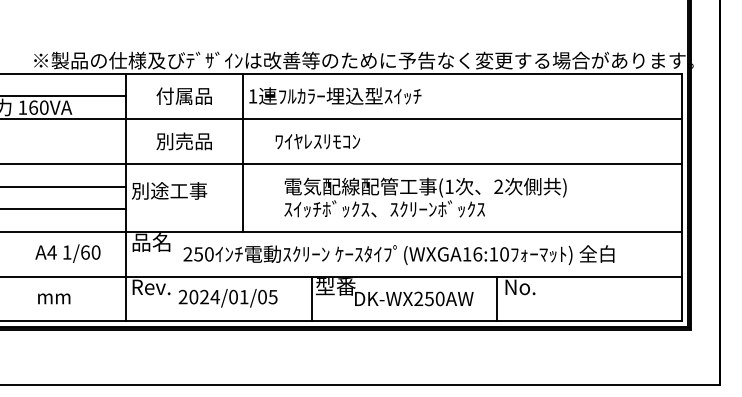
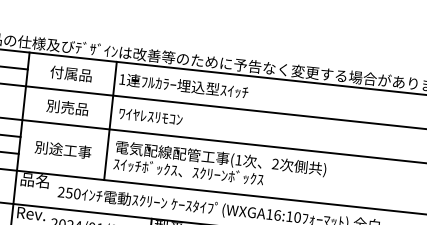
text: (317, 141) -> (150, 116), moved
text: (169, 190) -> (63, 149), moved
text: (425, 197) -> (220, 166), moved

